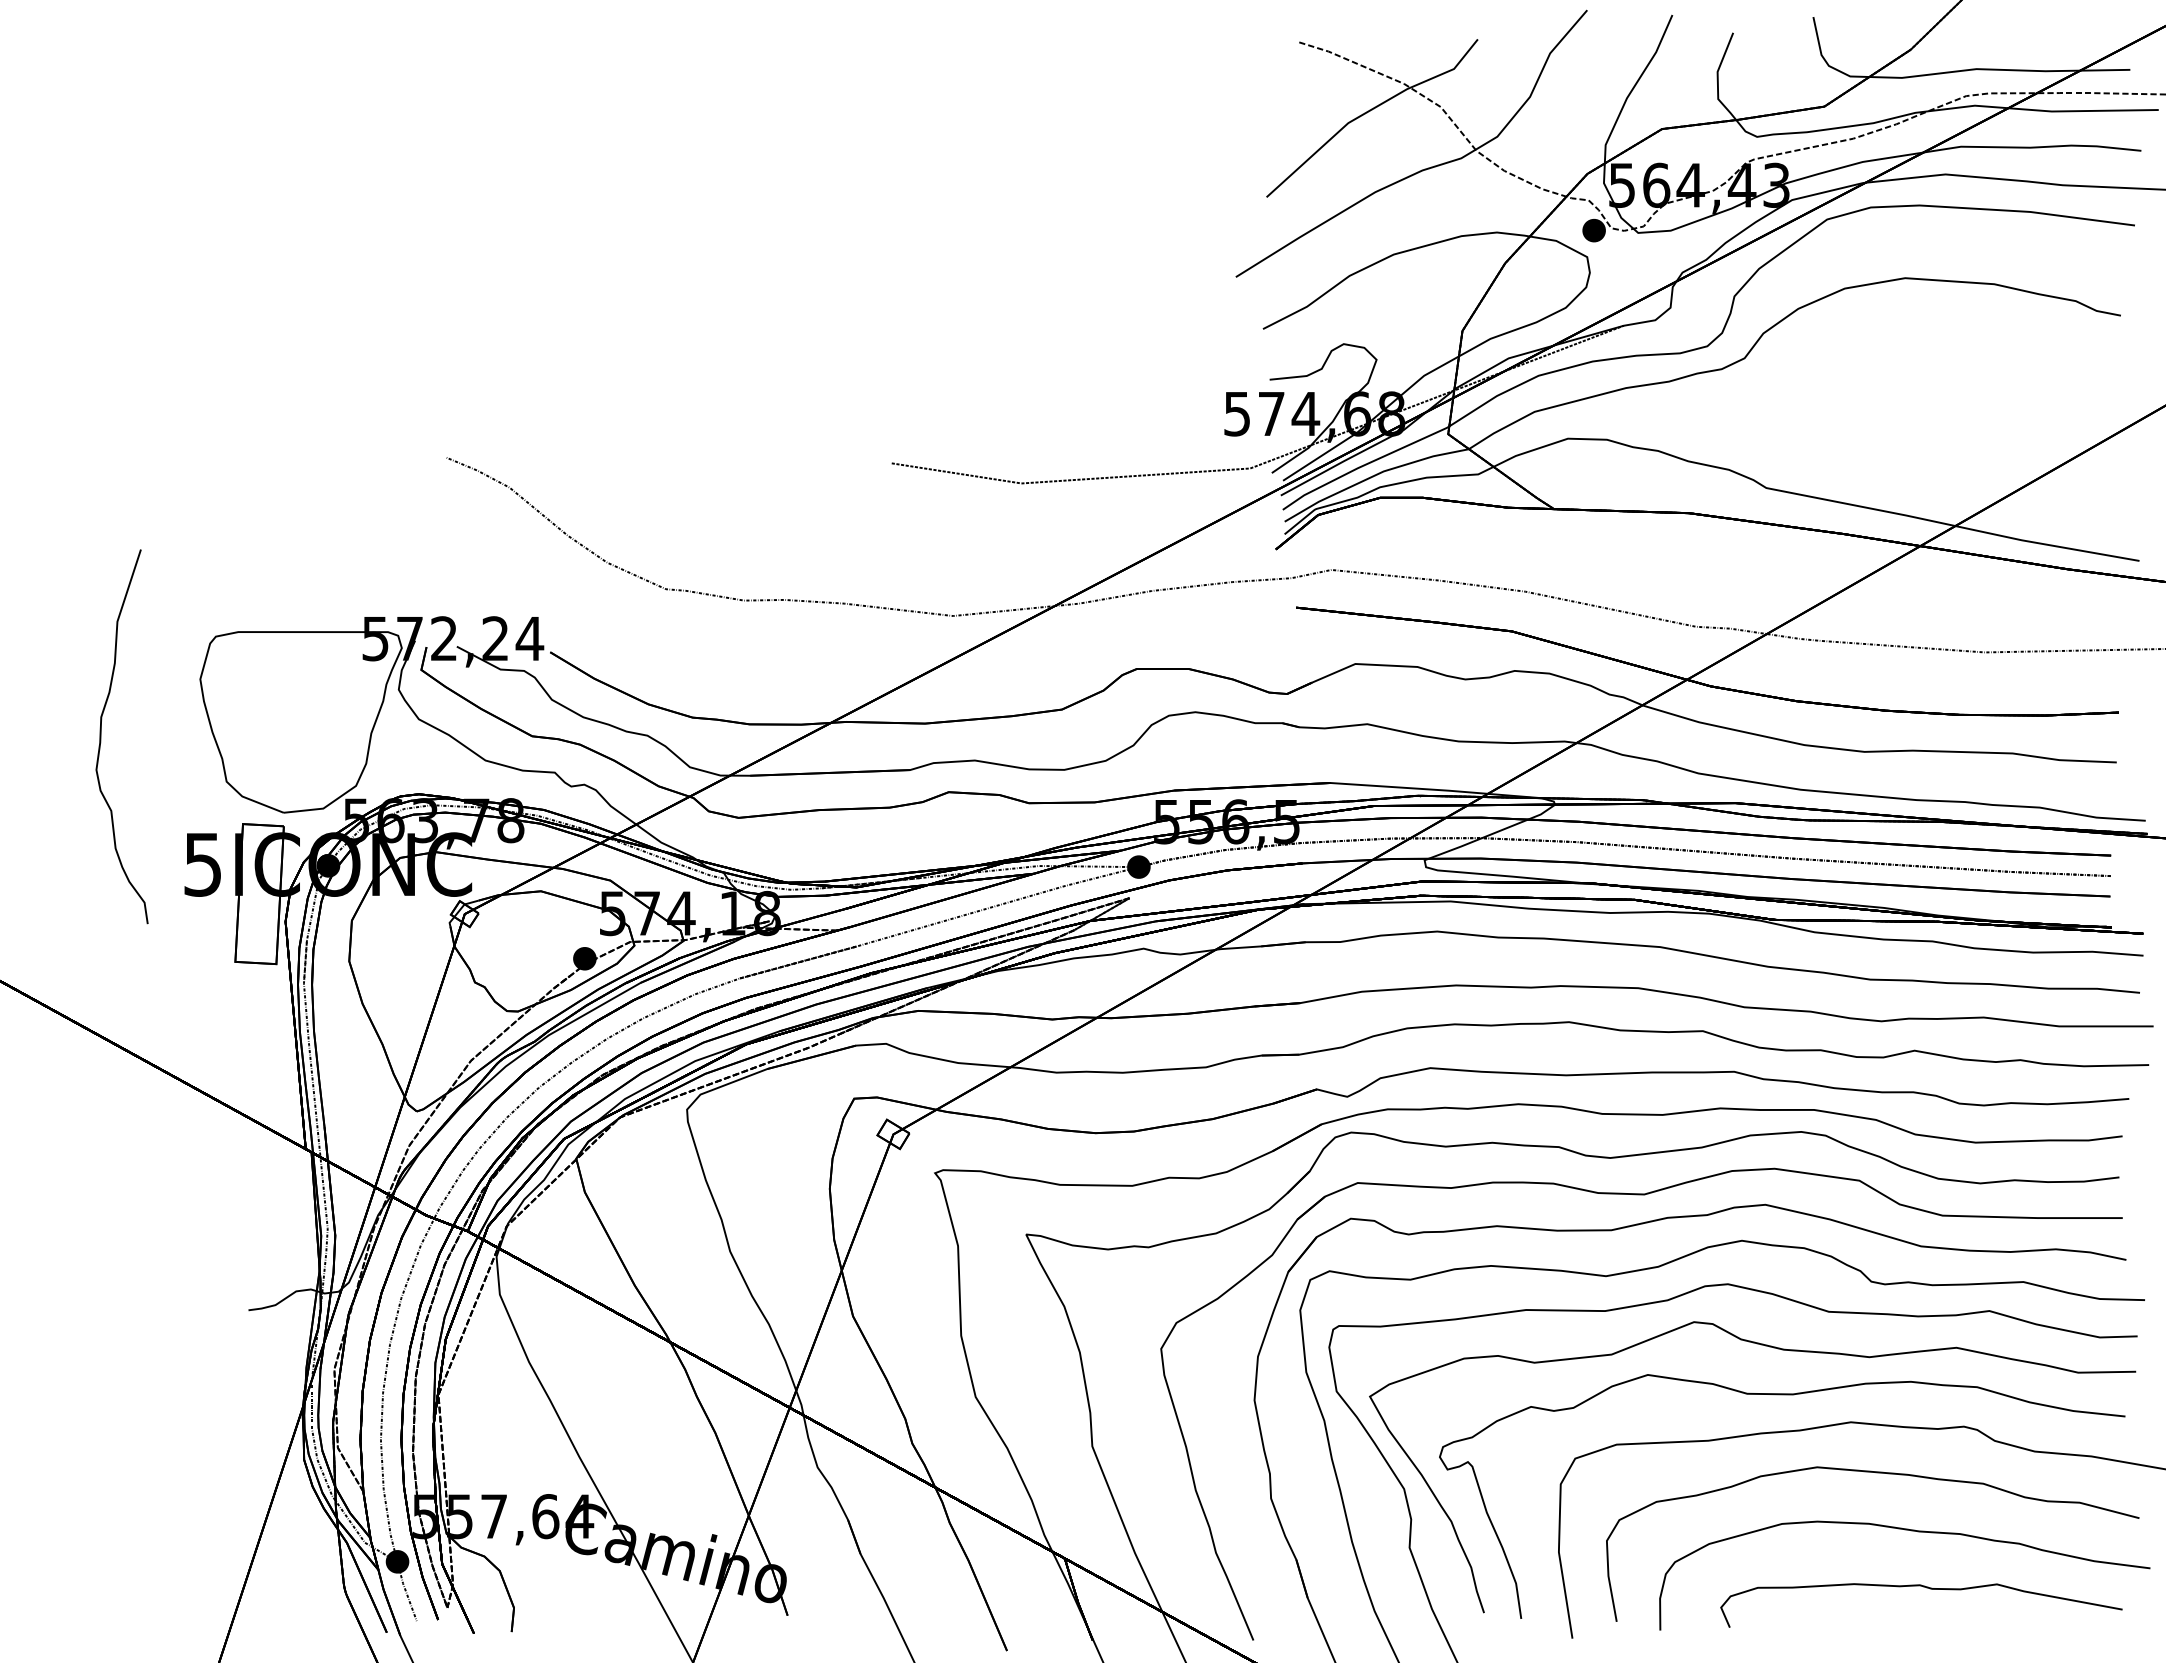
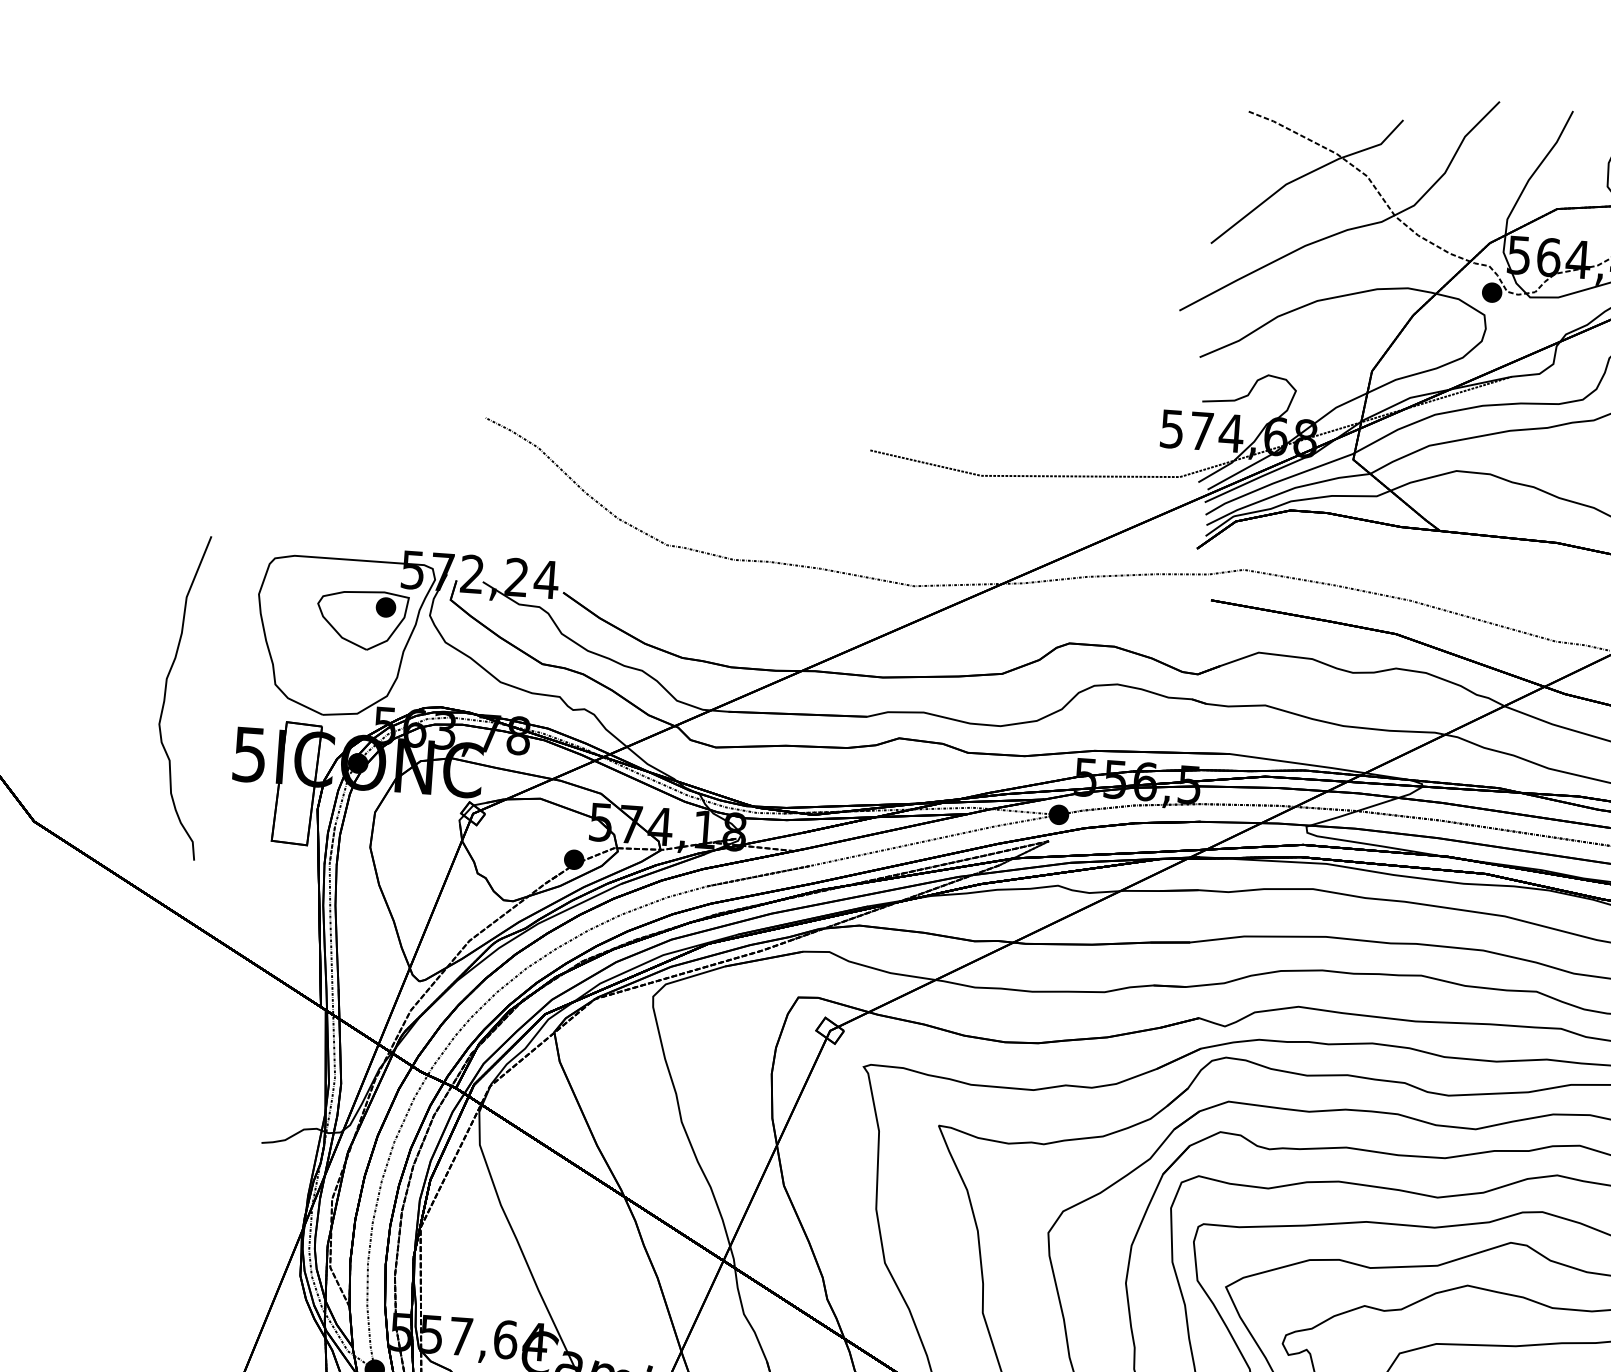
part: (321, 700) -> (362, 620), added
curve: (101, 736) -> (165, 695), moved

